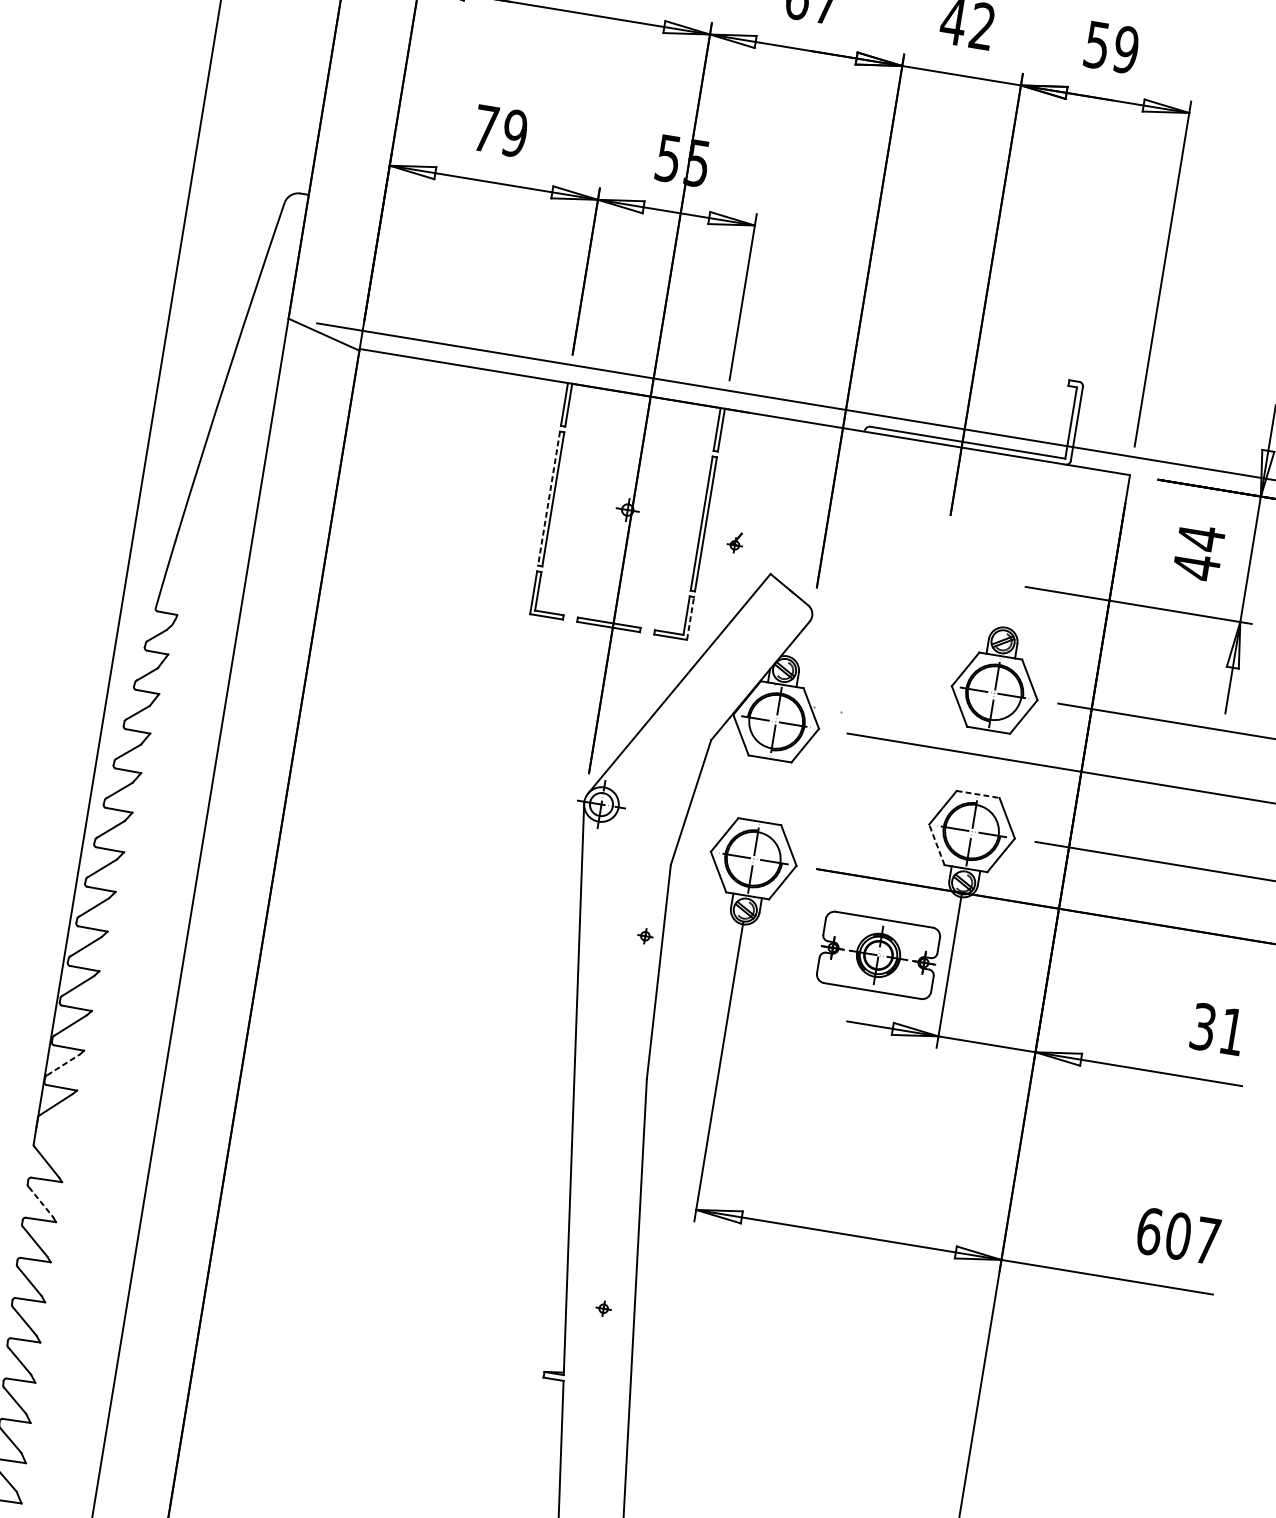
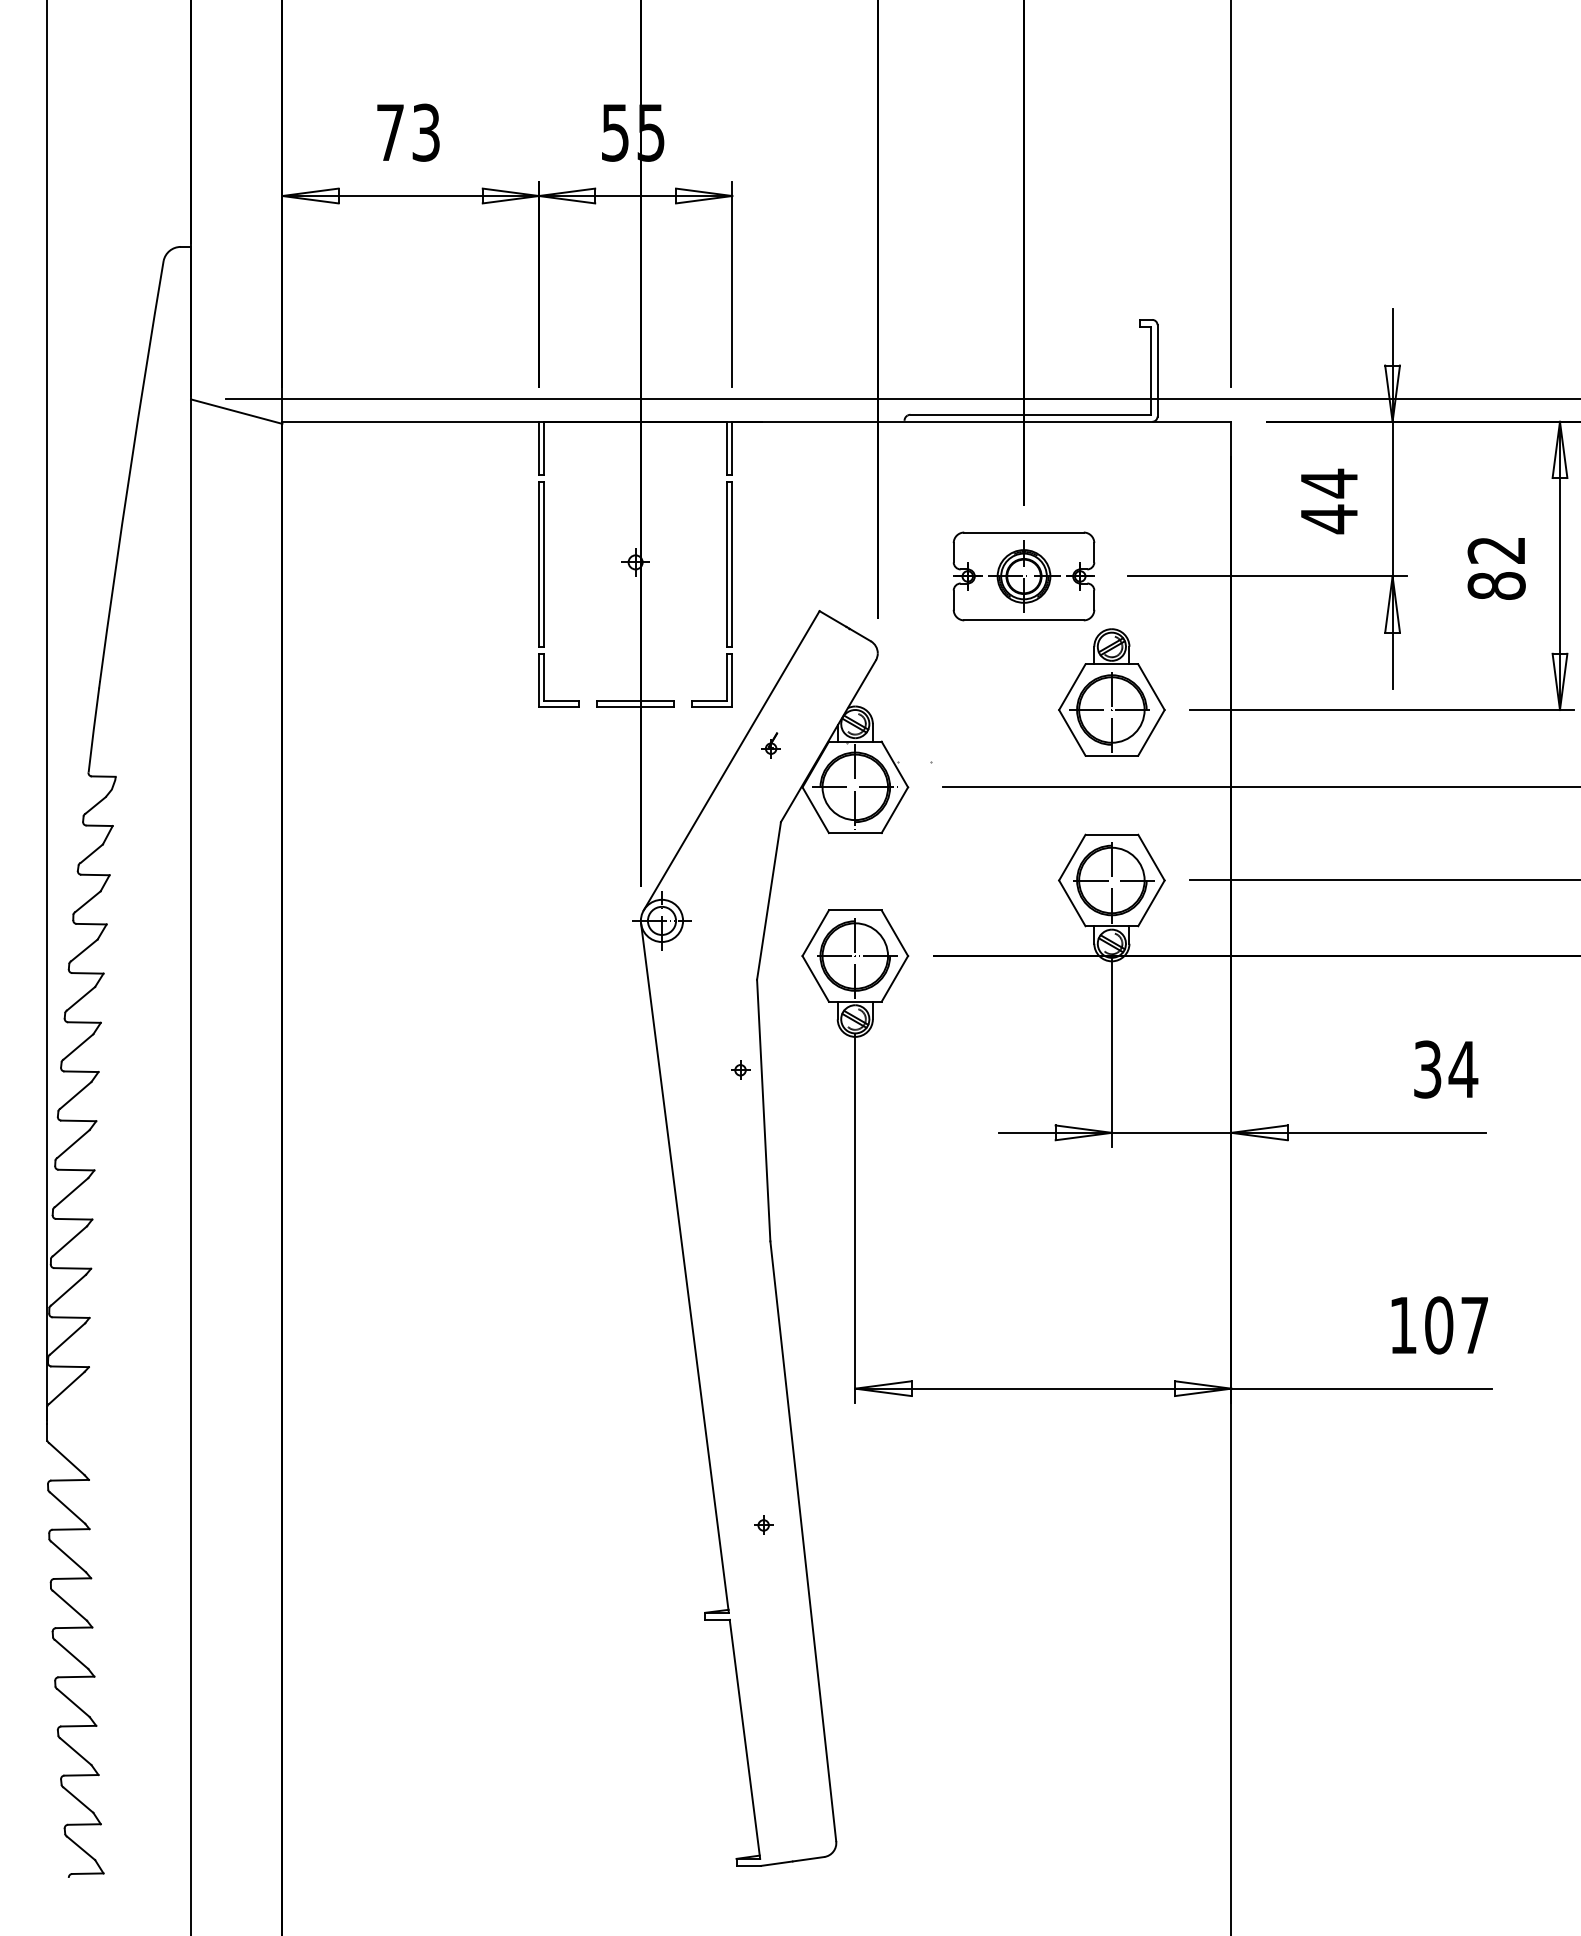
text: (515, 133) -> (426, 132), 79 -> 73
line: (548, 498) -> (538, 564), dashed -> solid
part: (734, 542) -> (770, 745), moved
line: (690, 617) -> (732, 679), dashed -> solid
line: (978, 794) -> (1112, 834), dashed -> solid
line: (937, 844) -> (1072, 902), dashed -> solid
part: (878, 955) -> (1023, 576), moved
text: (1232, 1031) -> (1463, 1069), 31 -> 34
line: (63, 1064) -> (67, 1338), dashed -> solid
line: (40, 1202) -> (67, 1508), dashed -> solid
text: (1149, 1231) -> (1403, 1325), 607 -> 107

